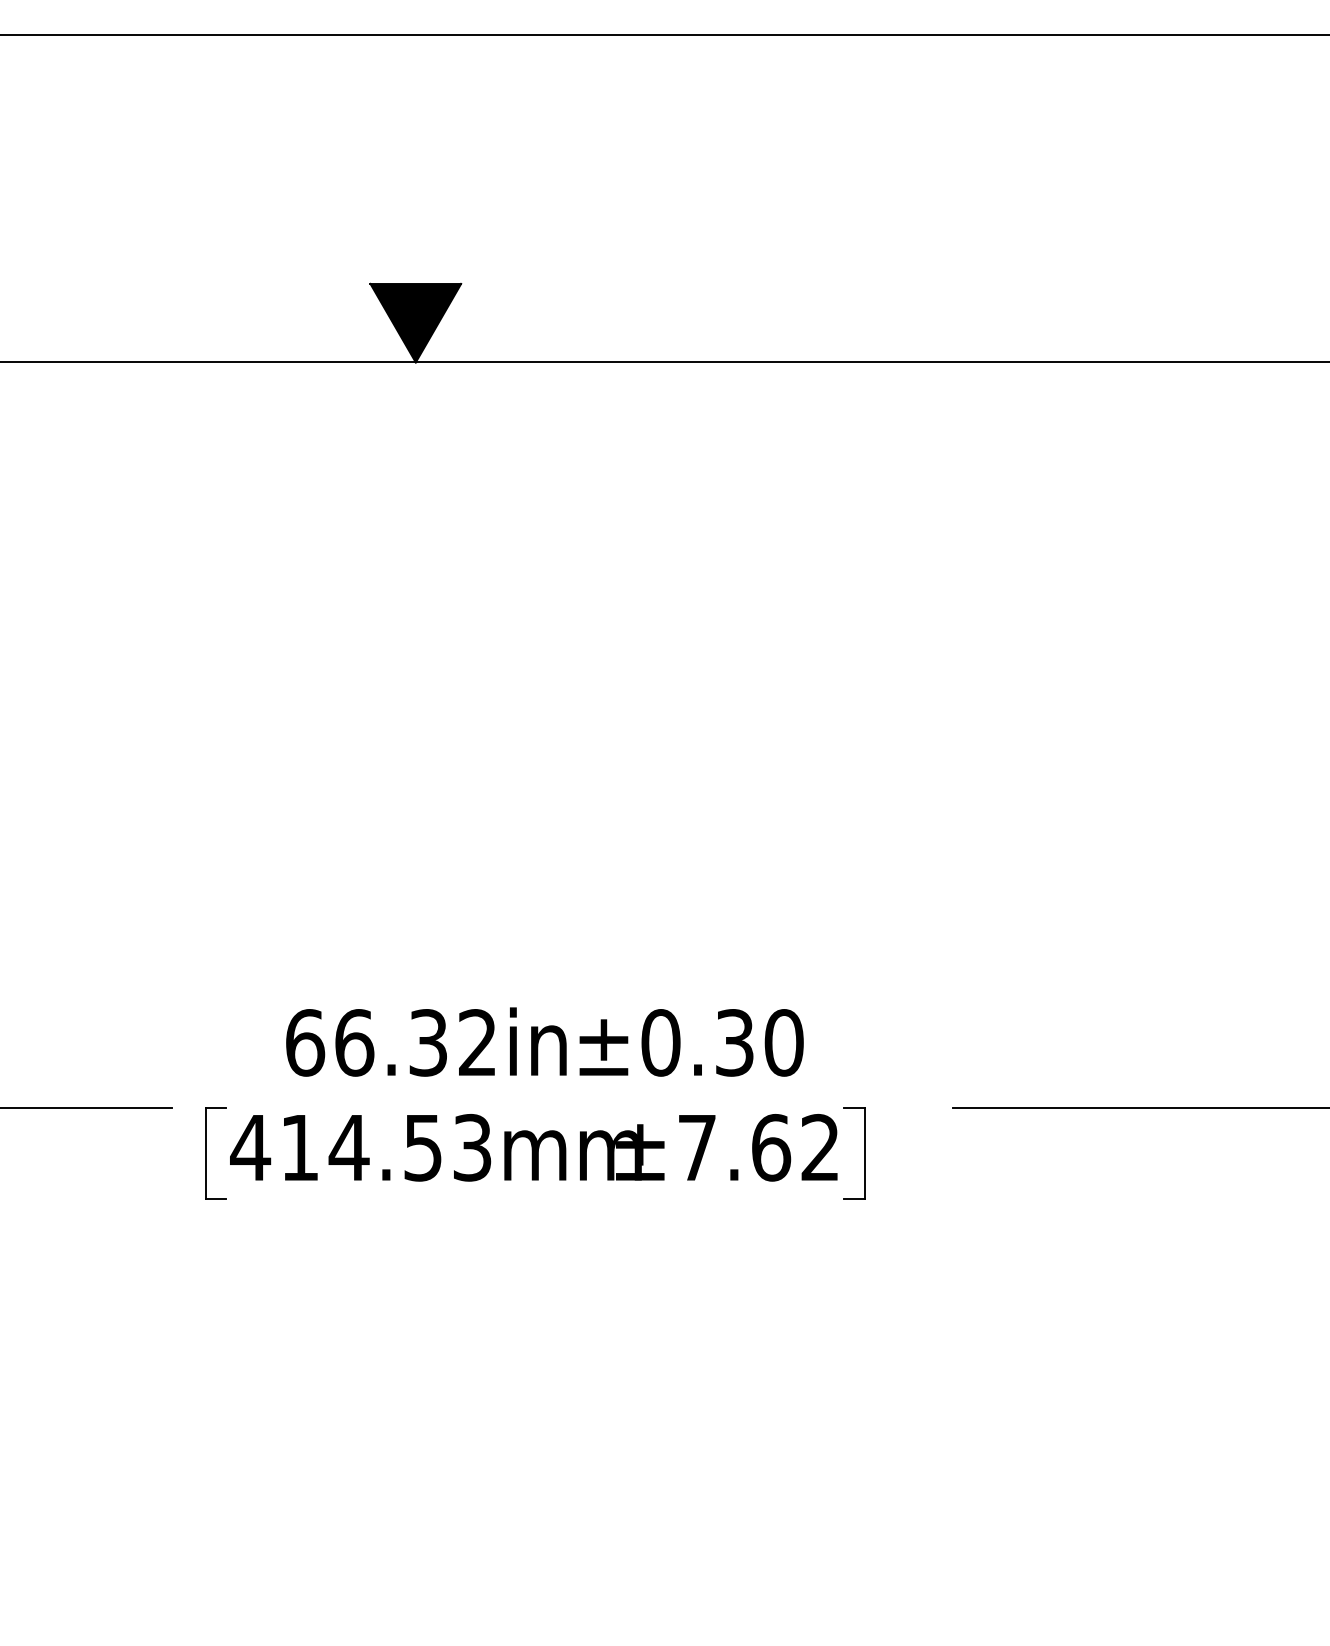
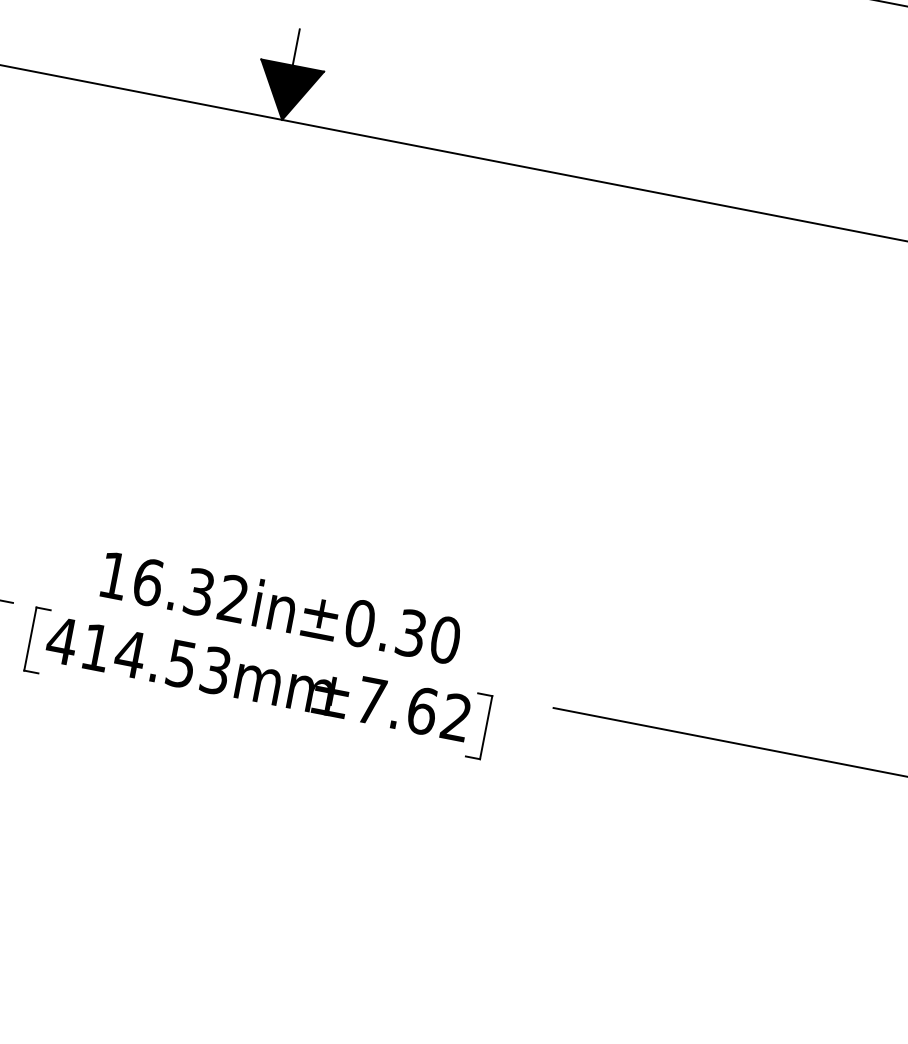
line: (415, 257) -> (296, 47), added
text: (305, 1042) -> (114, 575), 66.32in -> 16.32in

